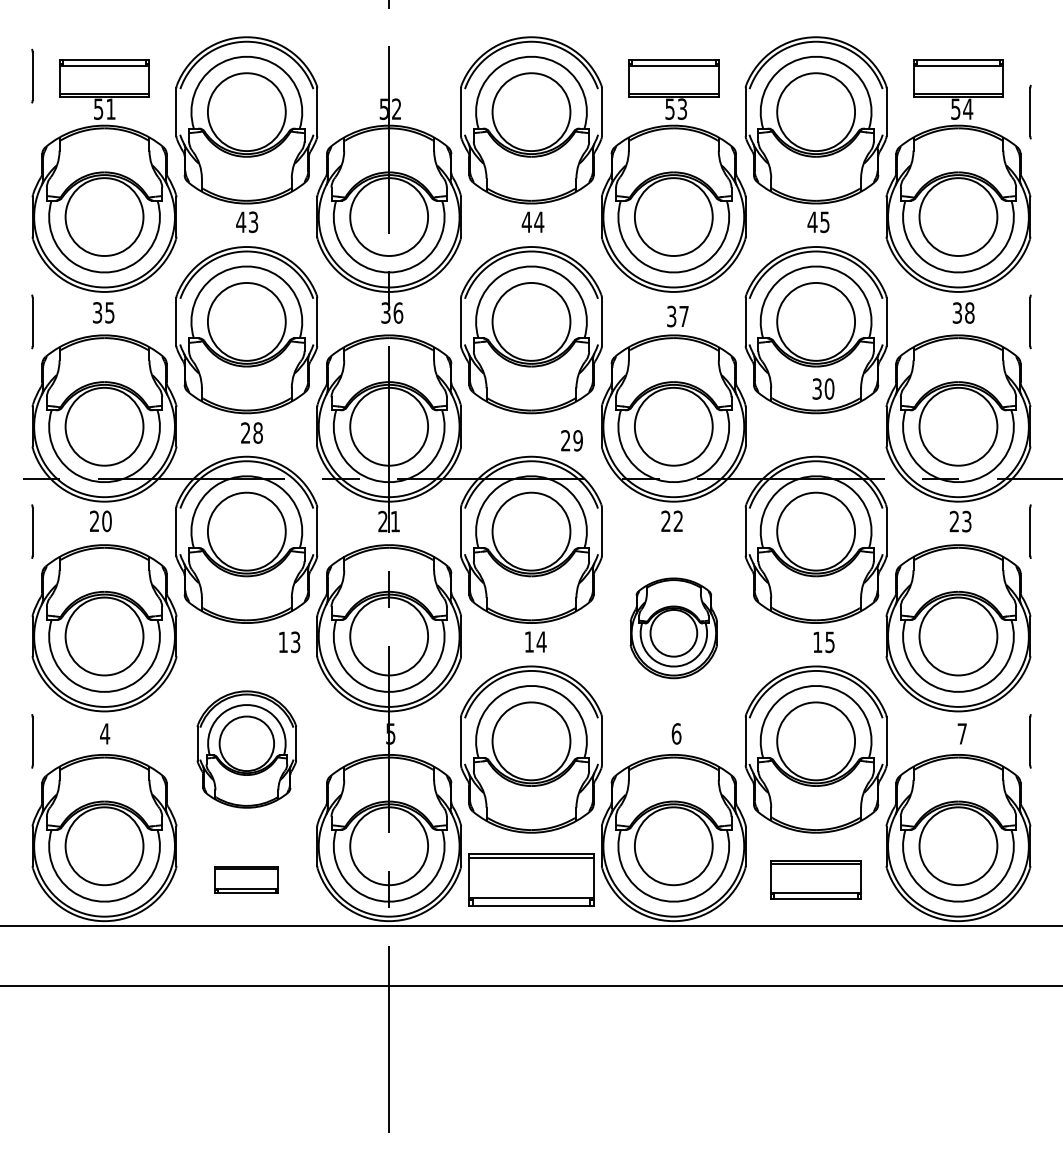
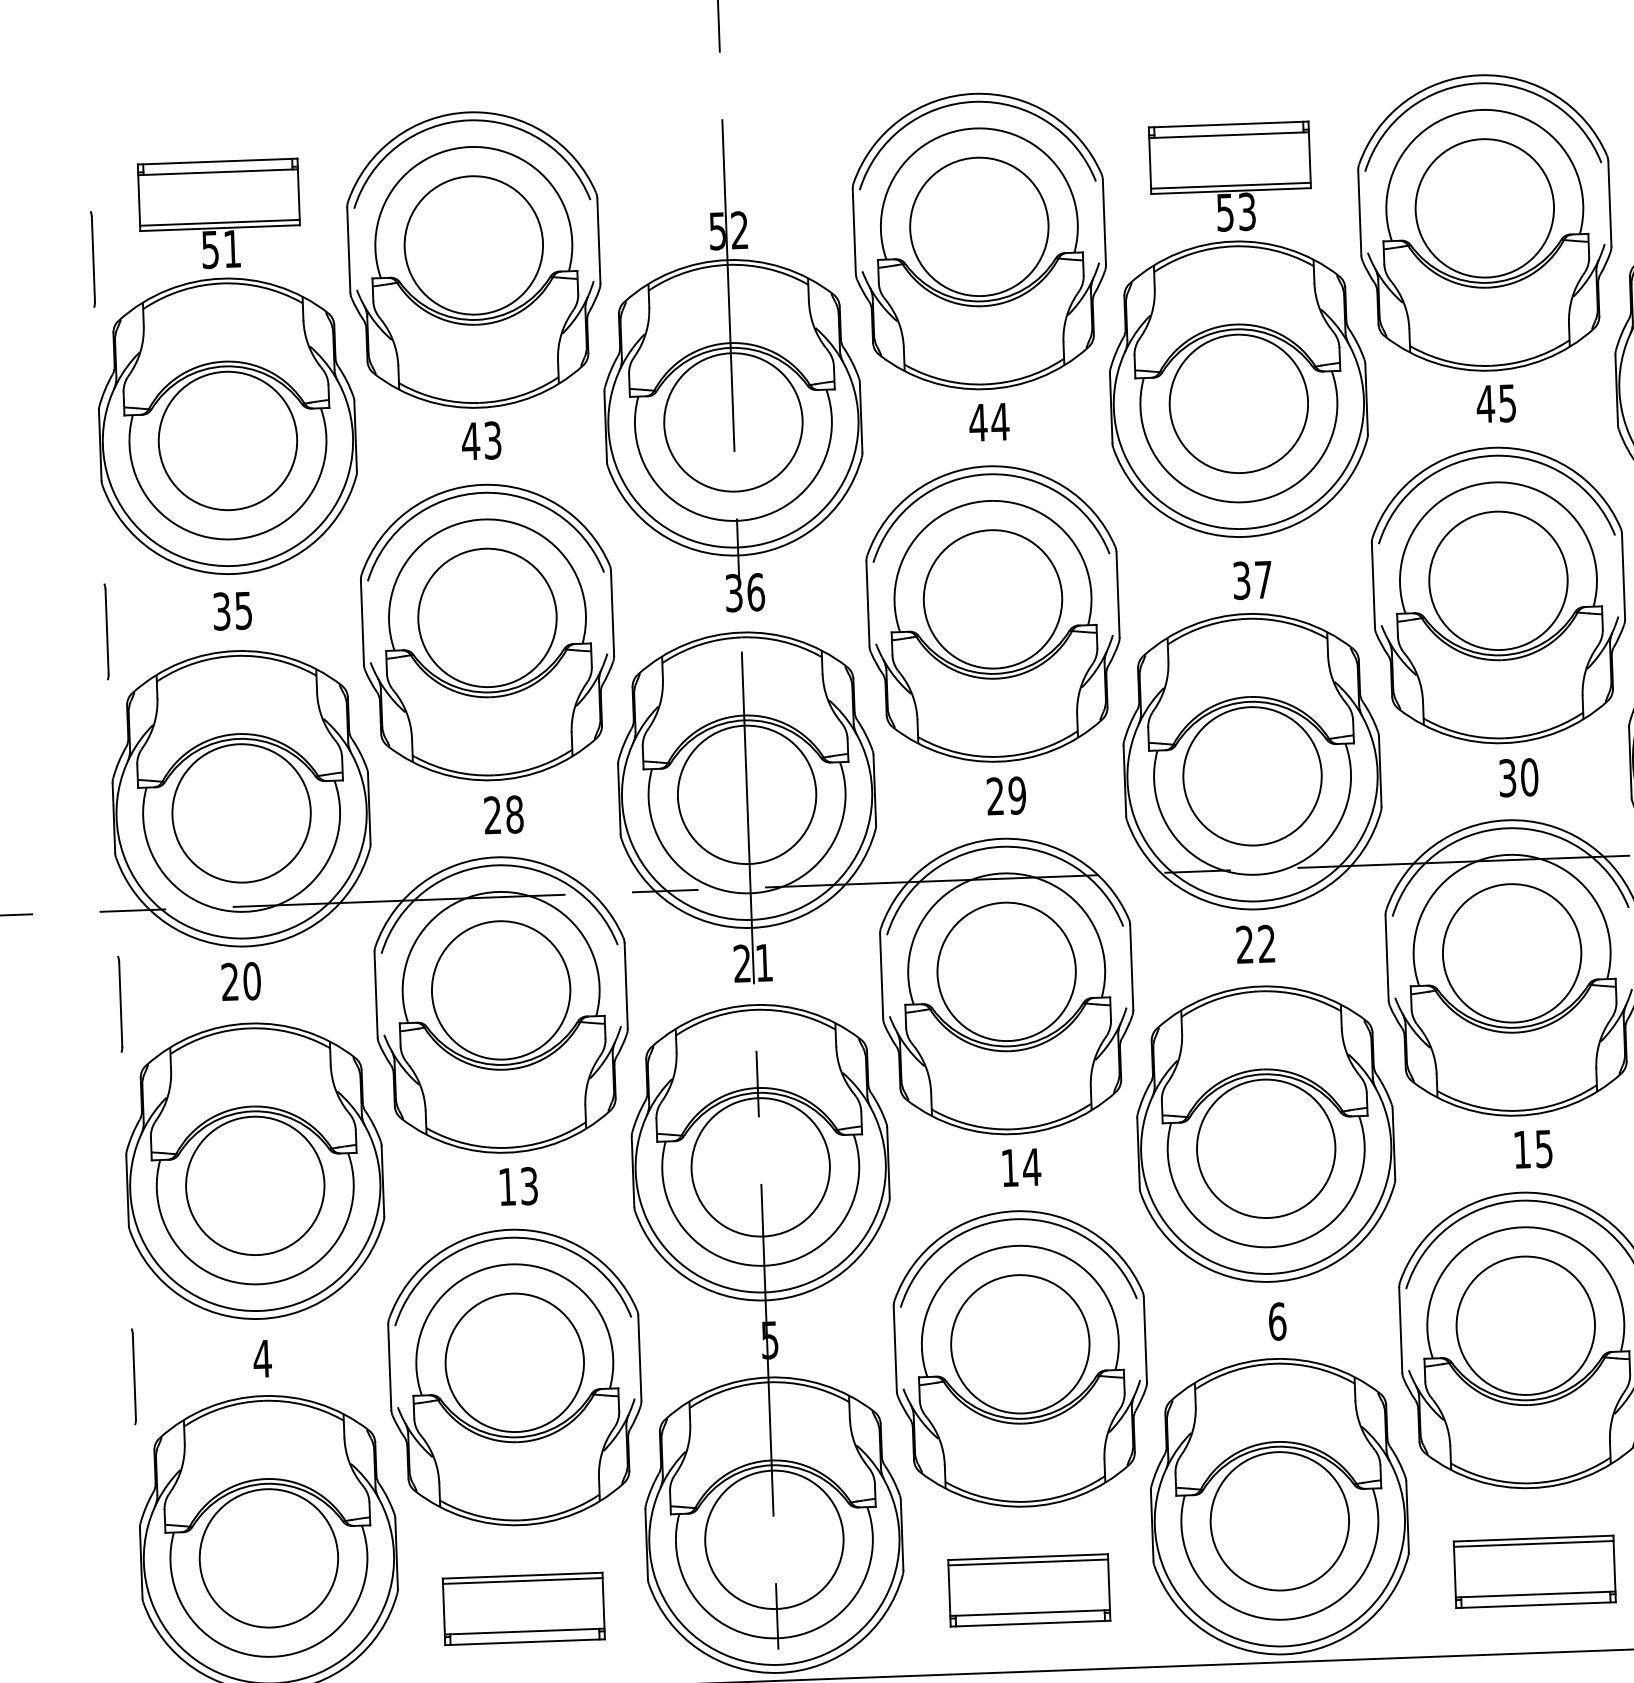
line: (32, 75) -> (93, 258), moved
text: (823, 388) -> (1518, 776), moved
text: (571, 440) -> (1005, 795), moved
part: (673, 628) -> (1265, 1134), size x1.67
text: (289, 642) -> (518, 1186), moved
part: (246, 749) -> (514, 1377), size x1.43
part: (246, 879) -> (523, 1608), size x1.43
part: (531, 879) -> (1029, 1589), size x0.71

